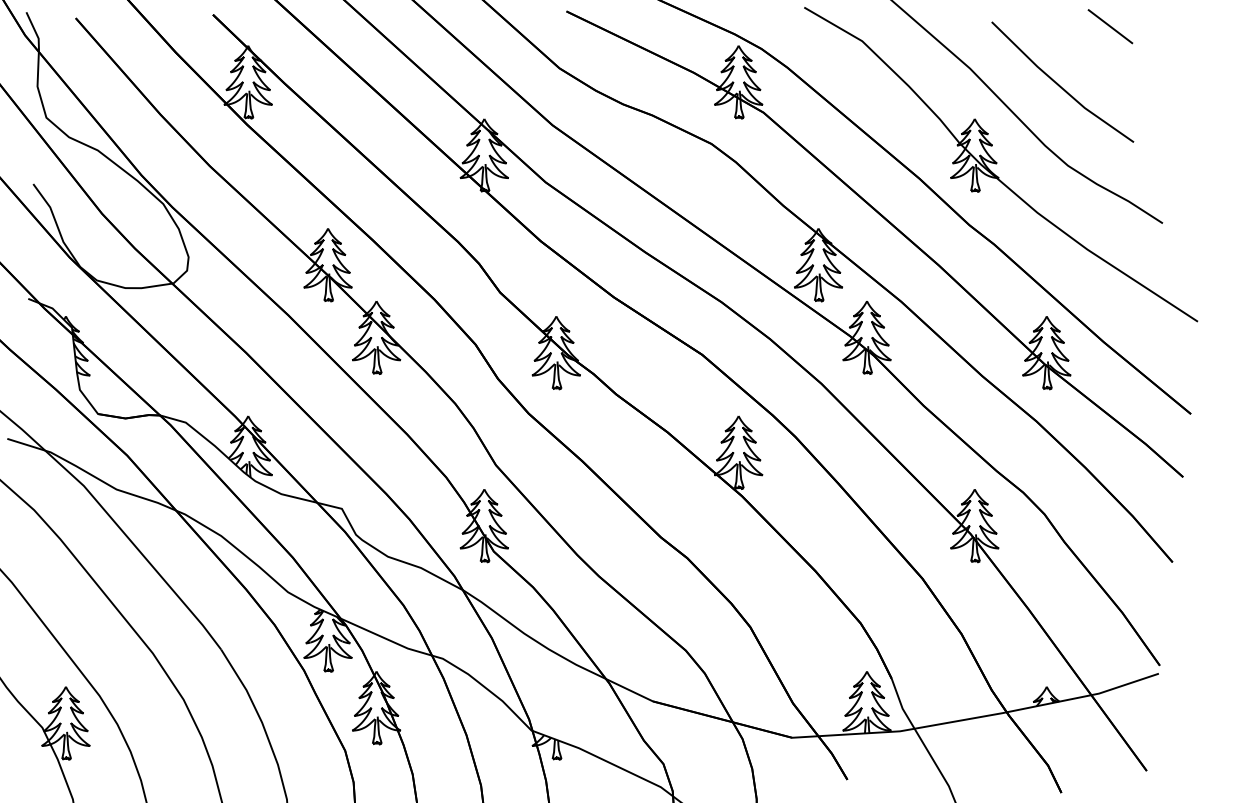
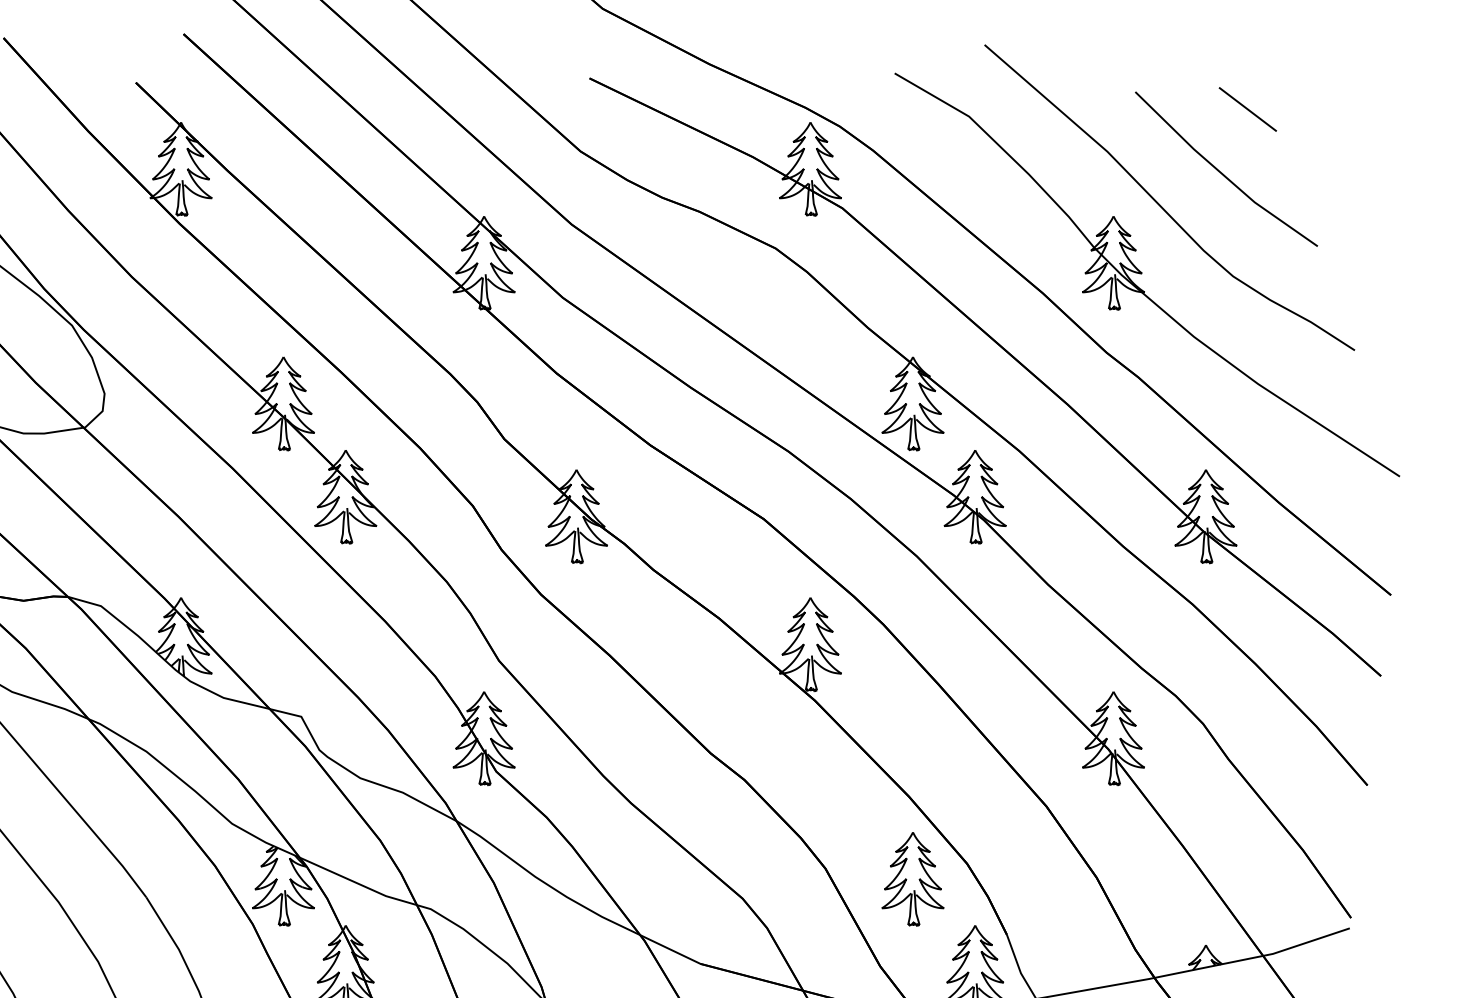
line: (1110, 26) -> (1247, 109), moved
part: (818, 635) -> (912, 879), added

